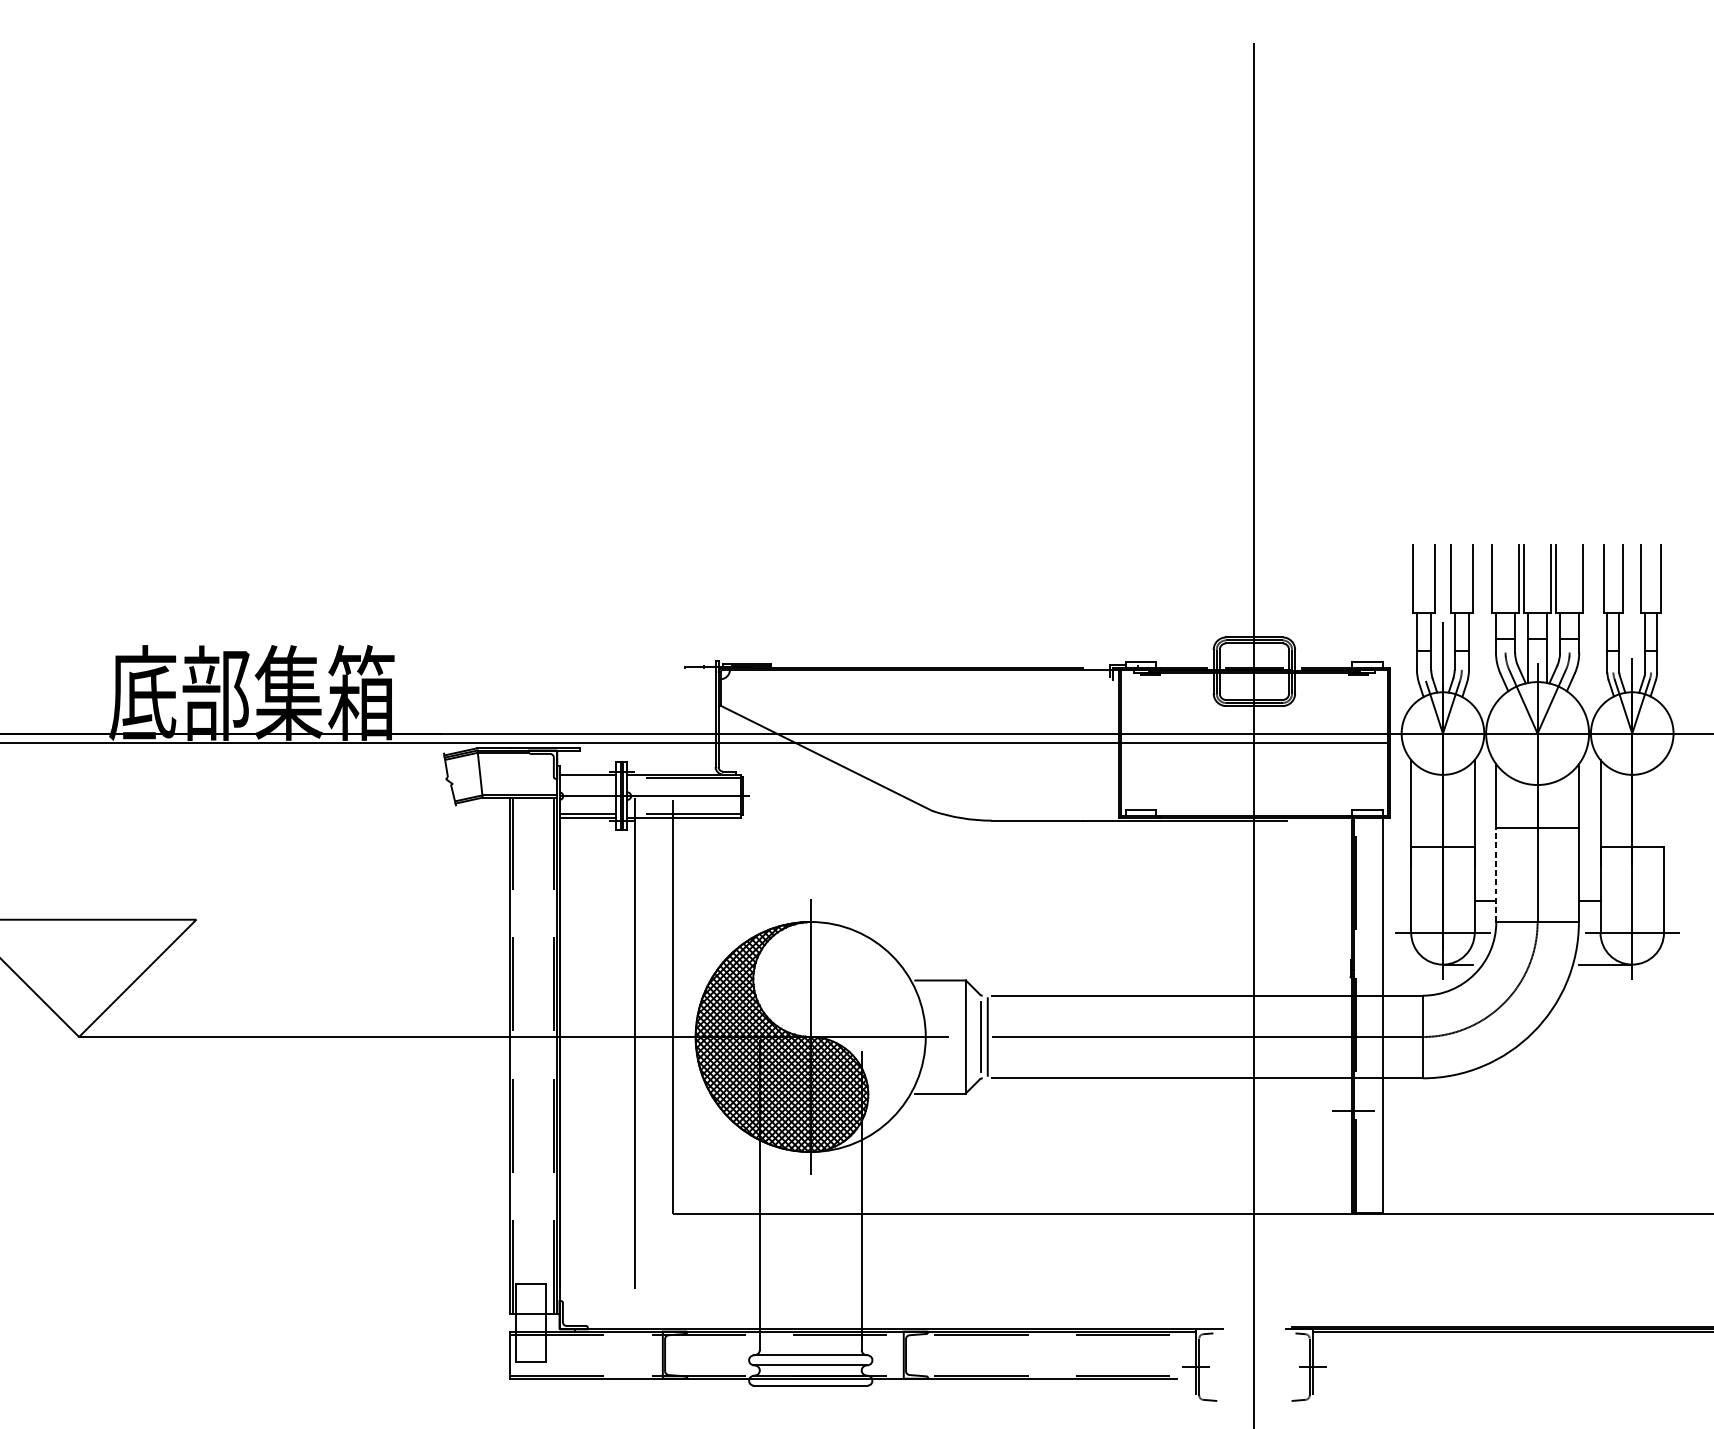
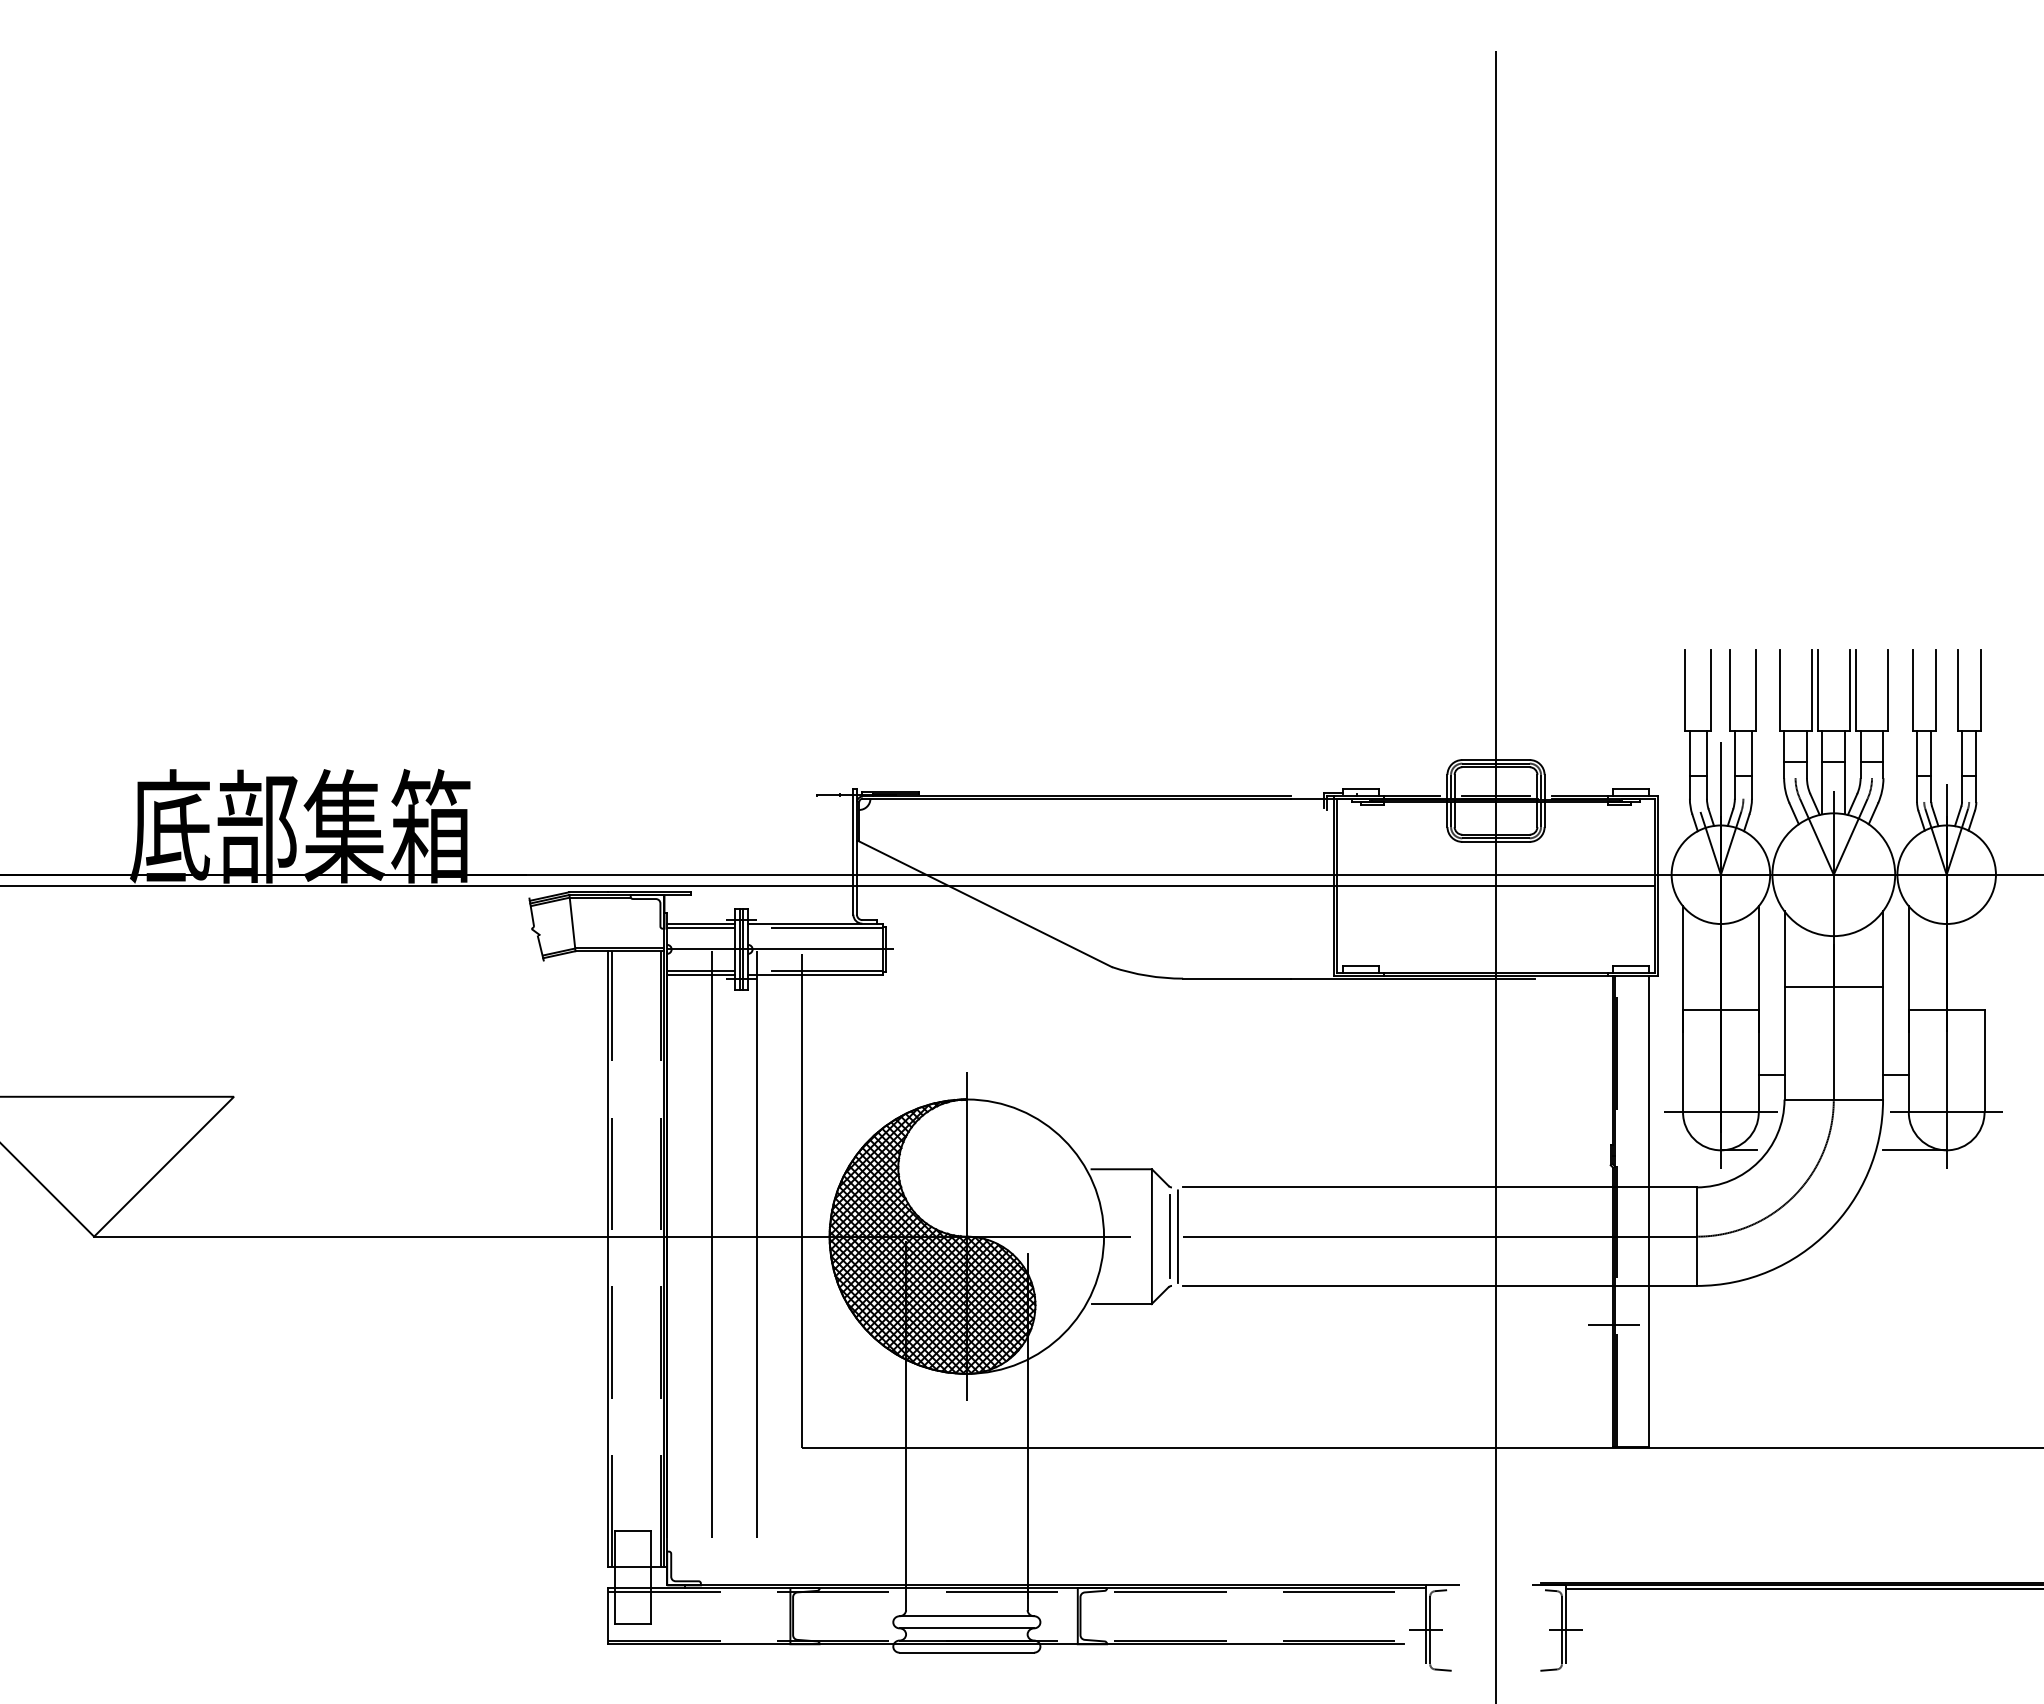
line: (587, 777) -> (700, 927), added
line: (1496, 874) -> (1784, 1042), dashed -> solid
line: (597, 1043) -> (712, 1244), added

